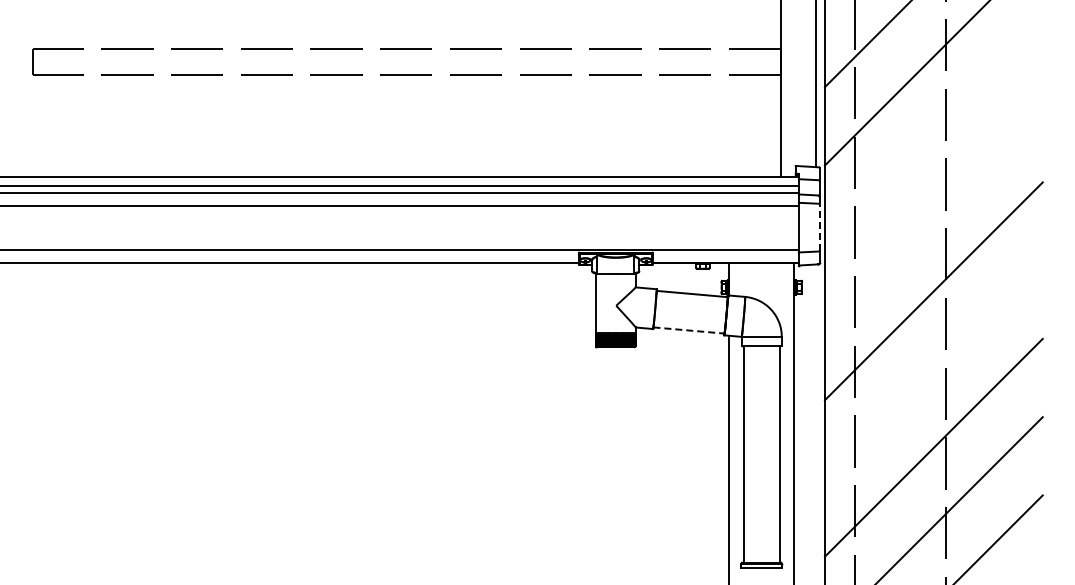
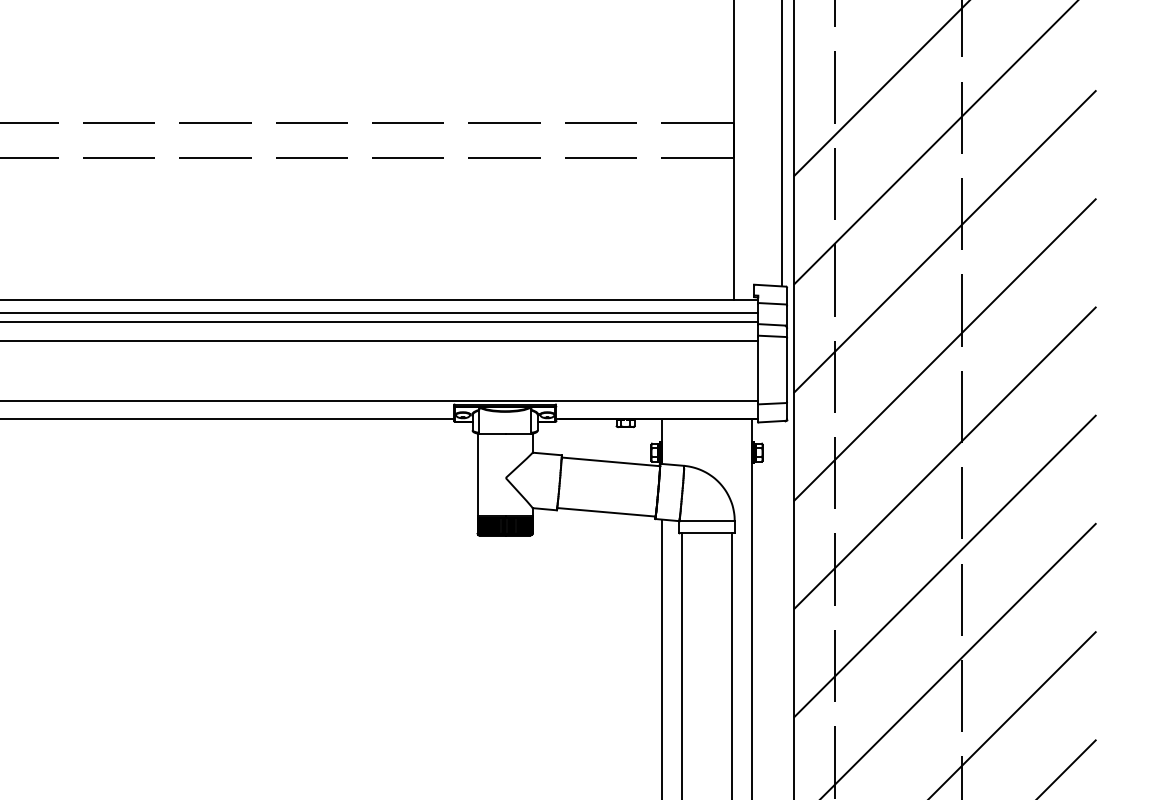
line: (933, 134) -> (944, 241), added
line: (933, 213) -> (944, 350), added
line: (819, 227) -> (786, 369), dashed -> solid
line: (688, 330) -> (605, 512), dashed -> solid
line: (933, 369) -> (944, 566), added

